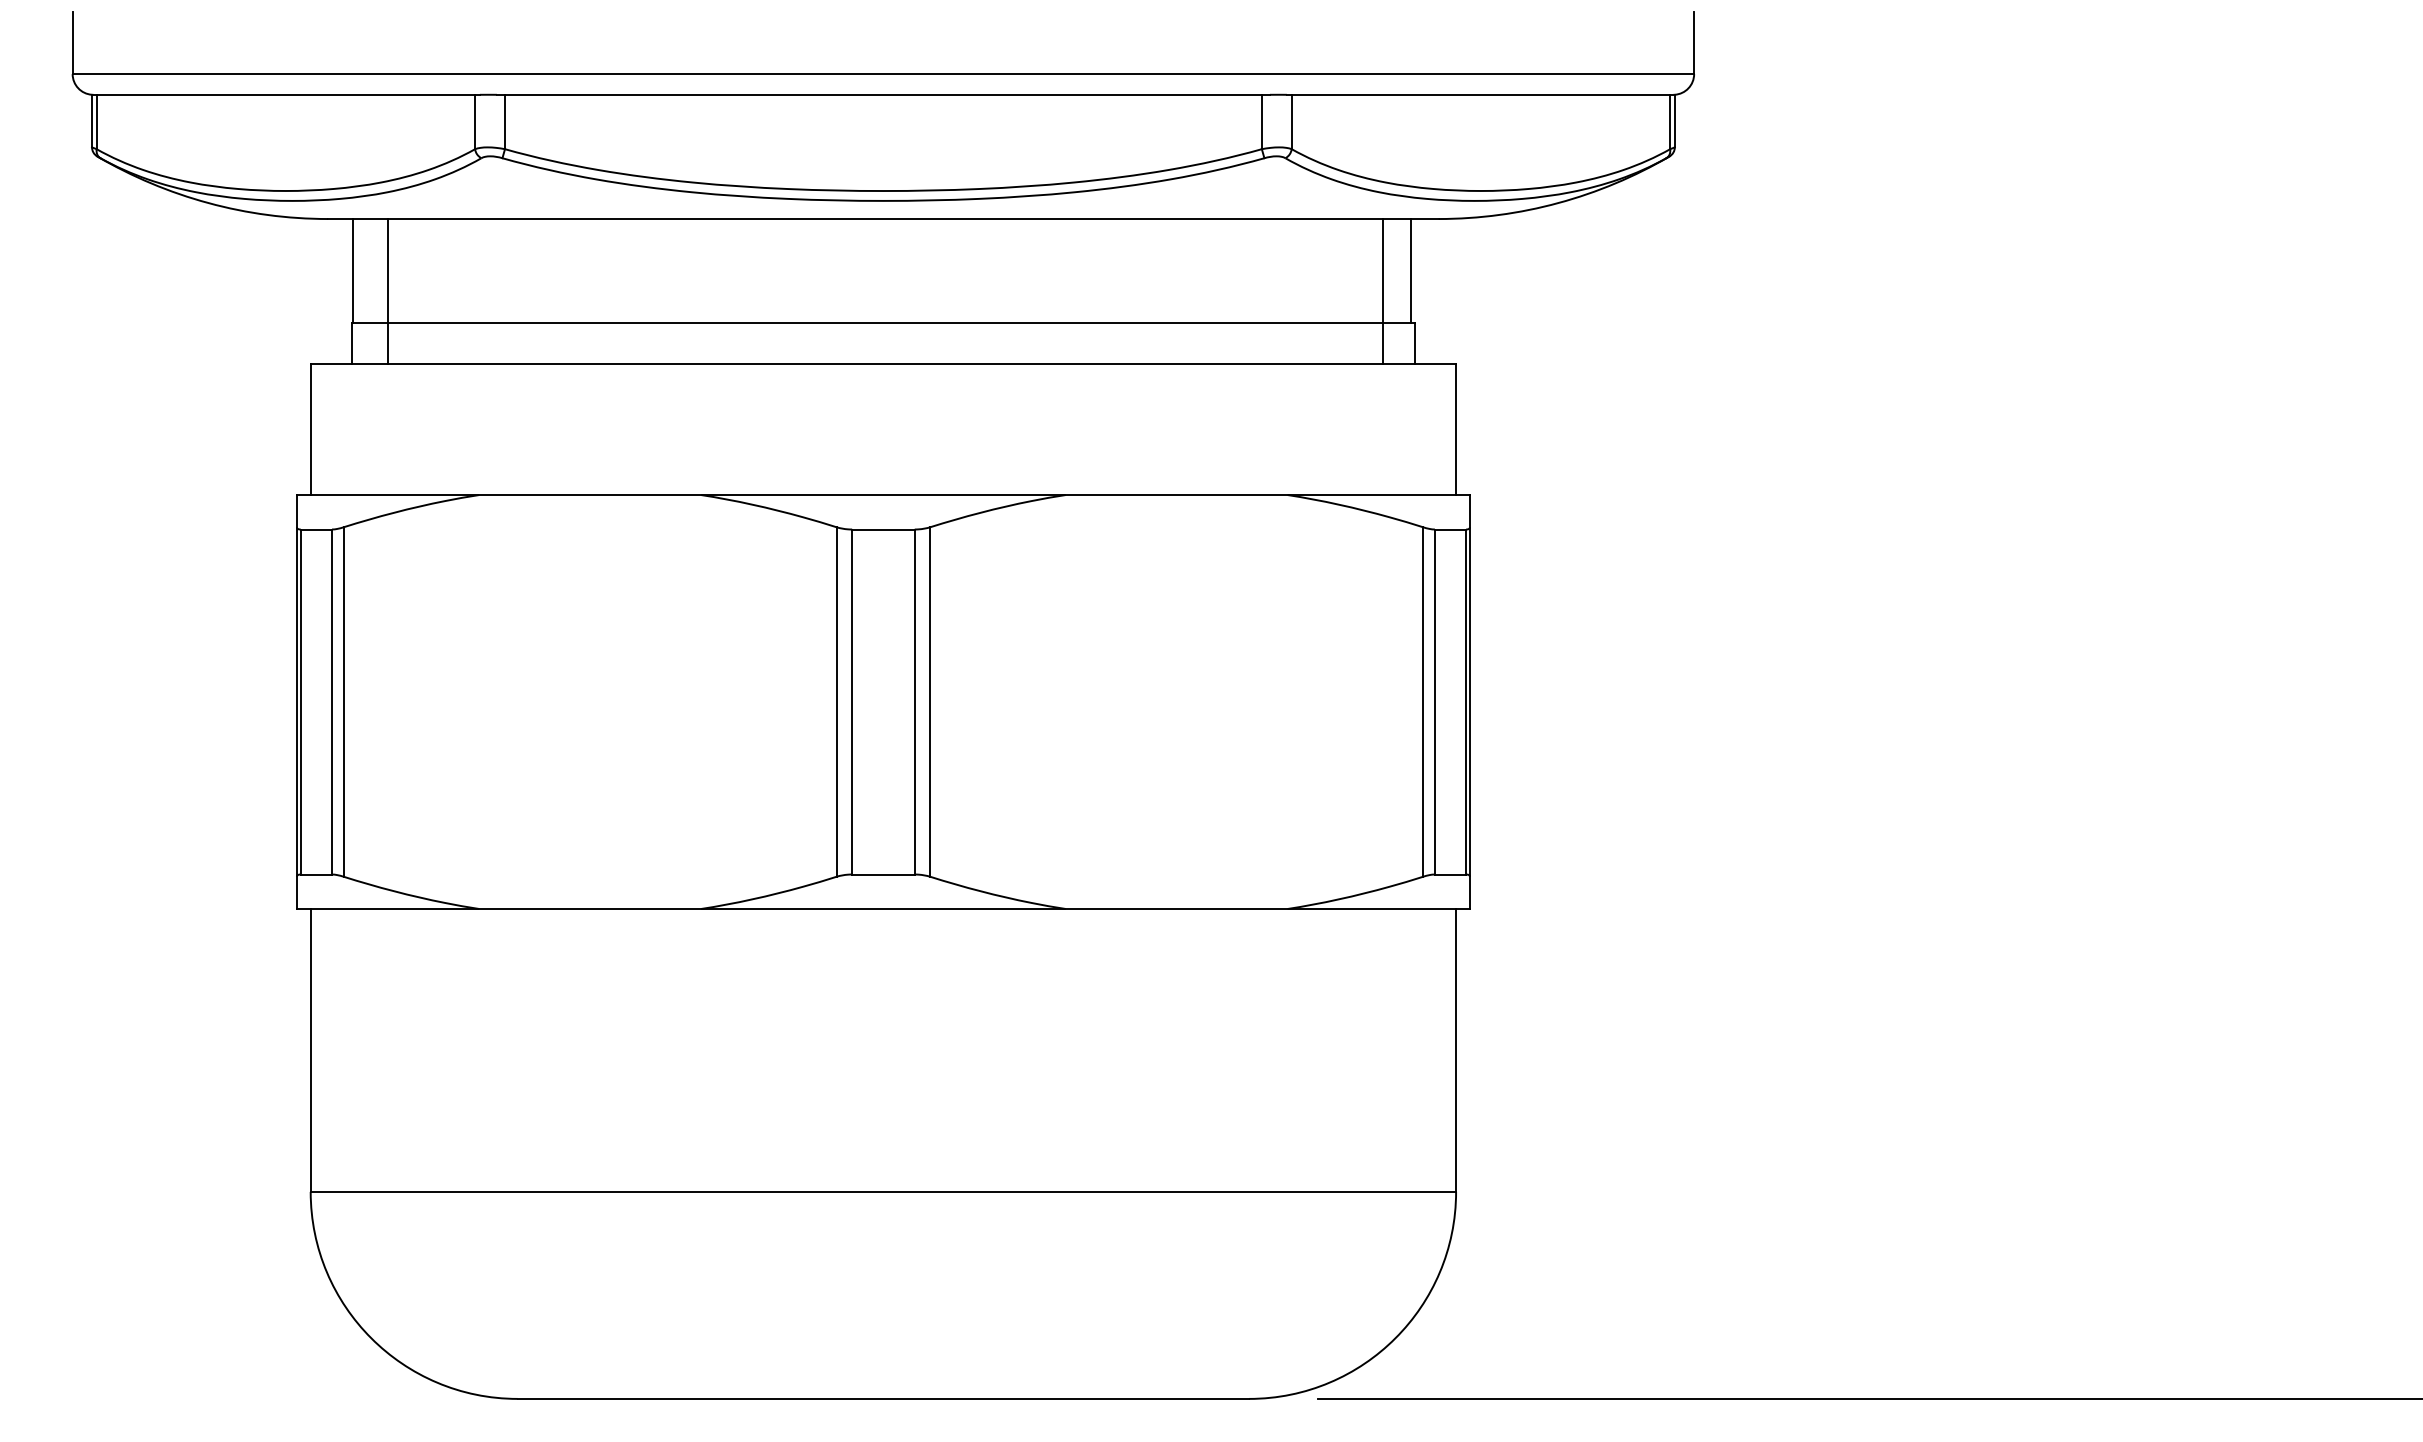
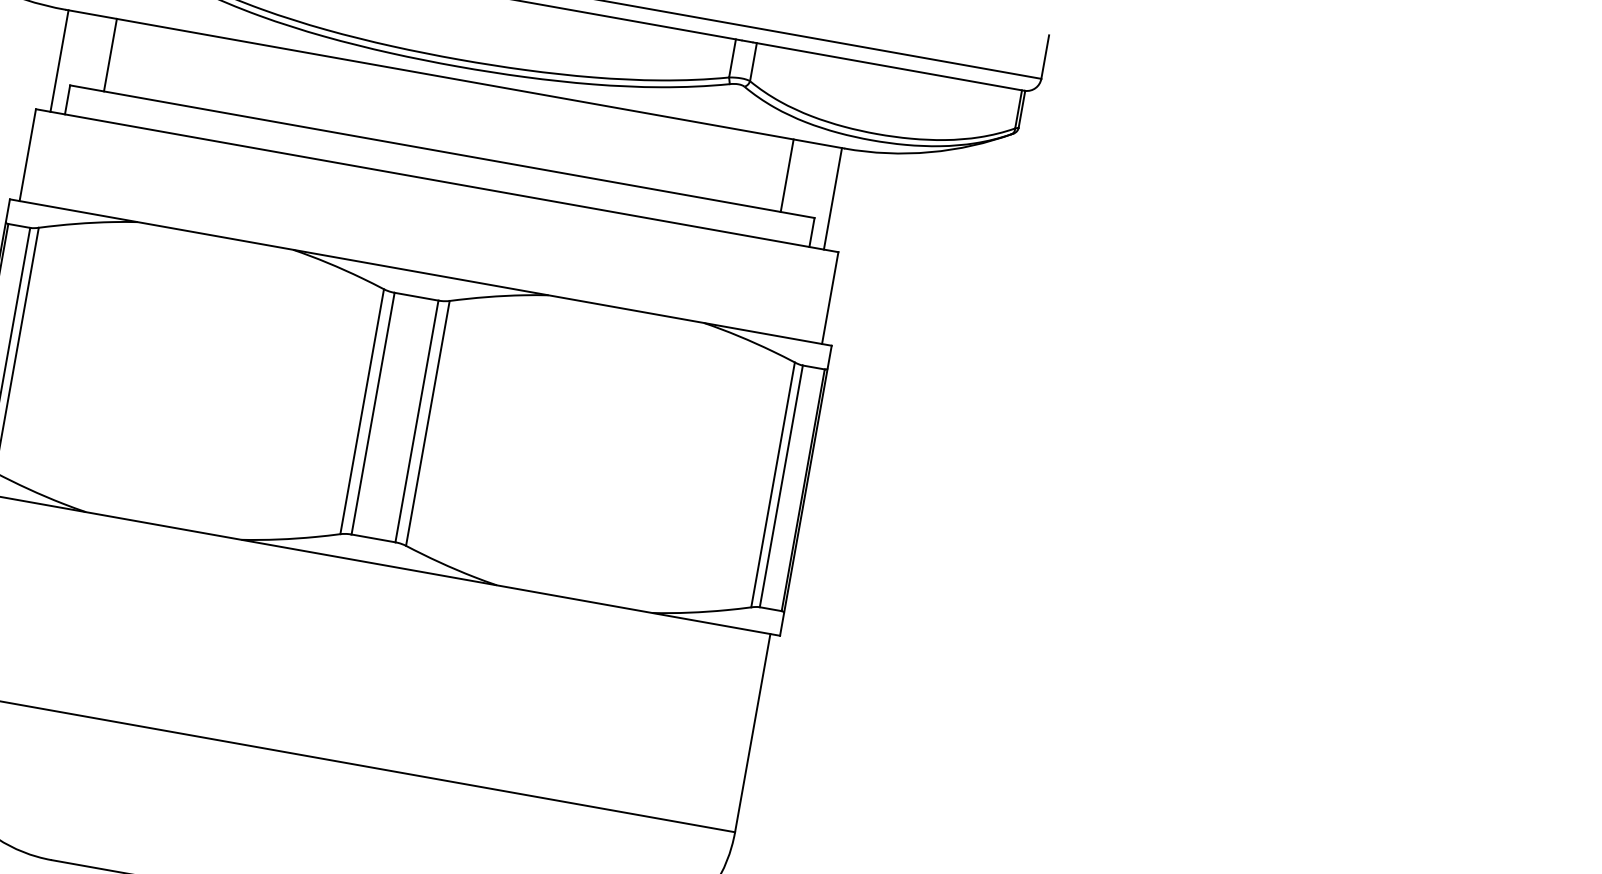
line: (353, 270) -> (110, 54), moved
line: (1411, 270) -> (787, 175), moved
line: (388, 291) -> (59, 61), moved
line: (1383, 291) -> (833, 198), moved

